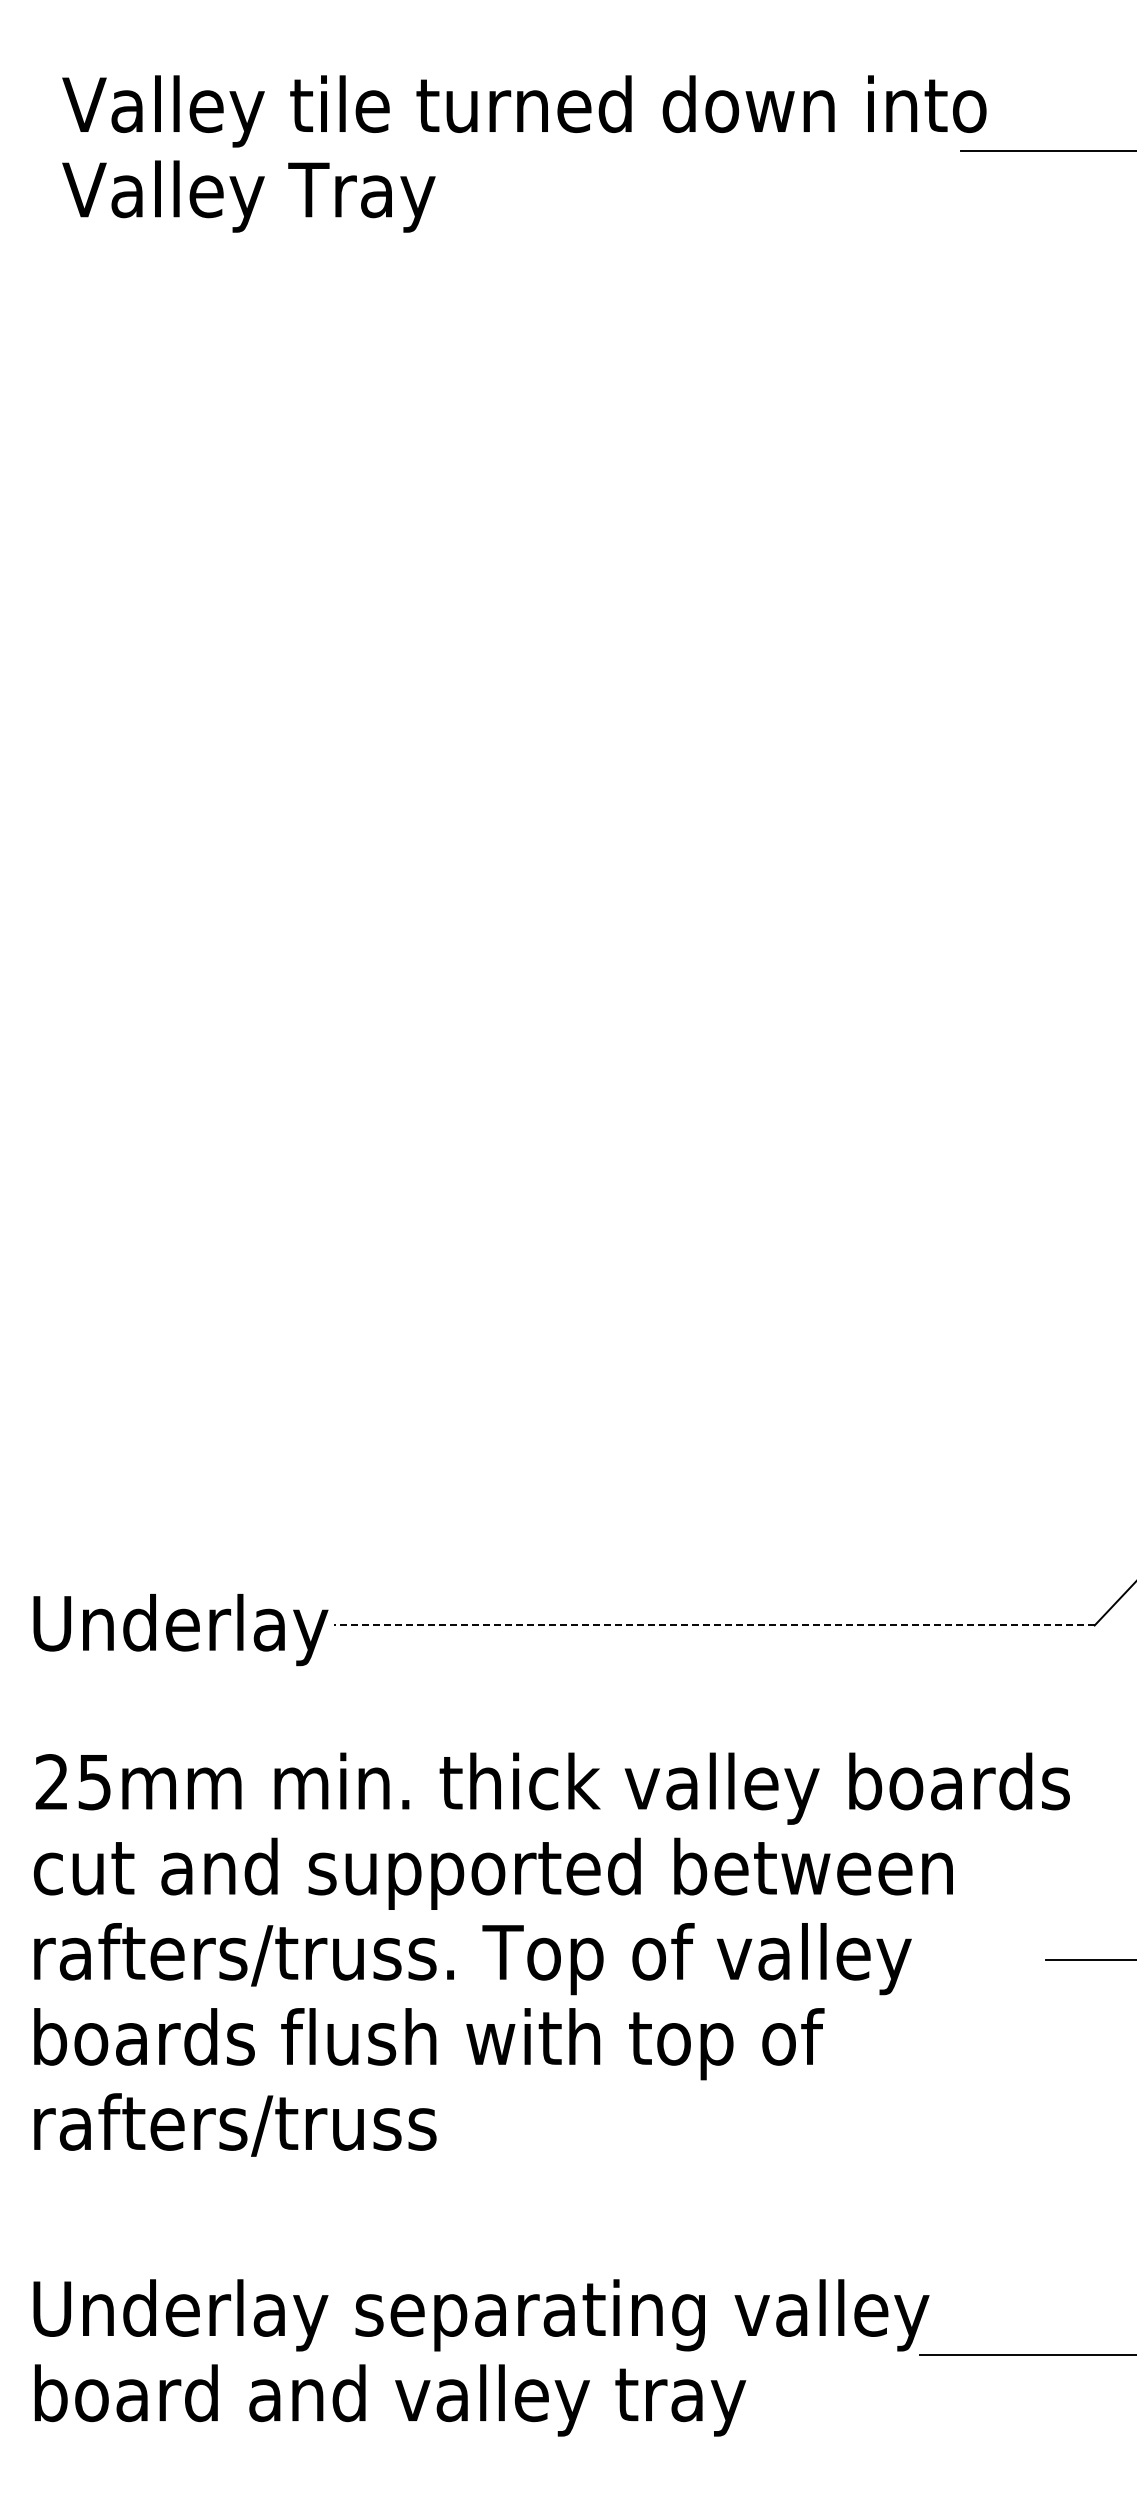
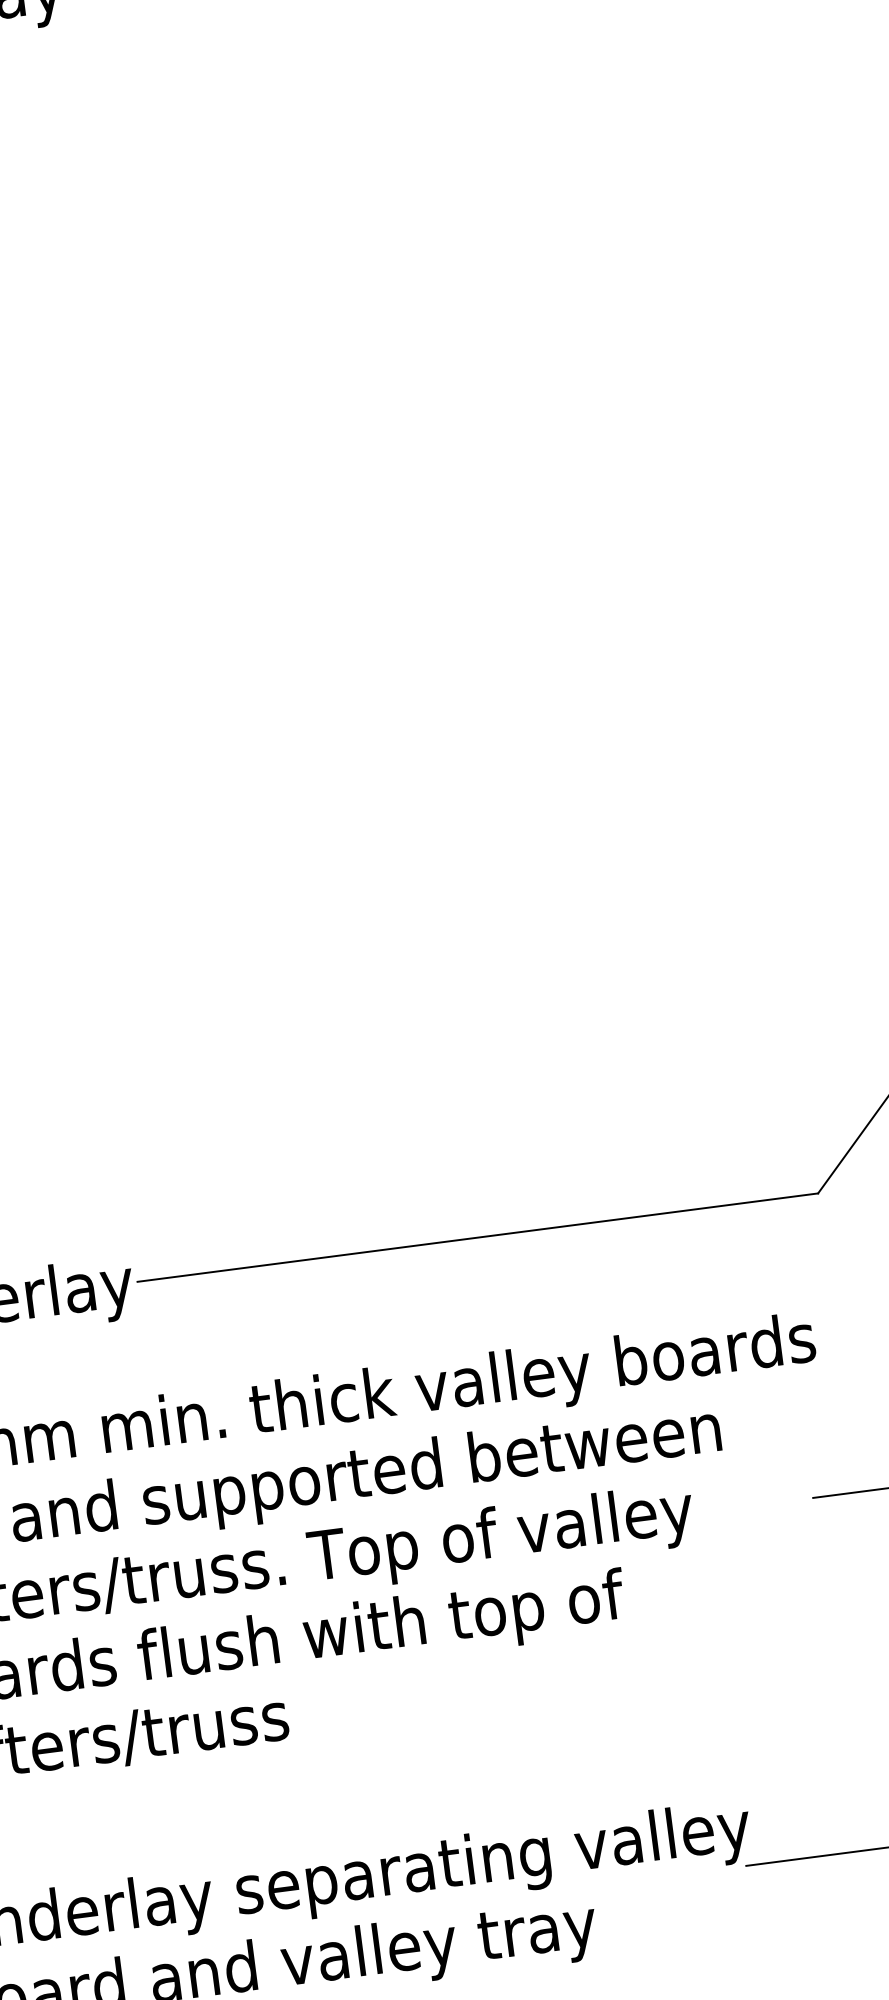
line: (714, 1625) -> (478, 1237), dashed -> solid

